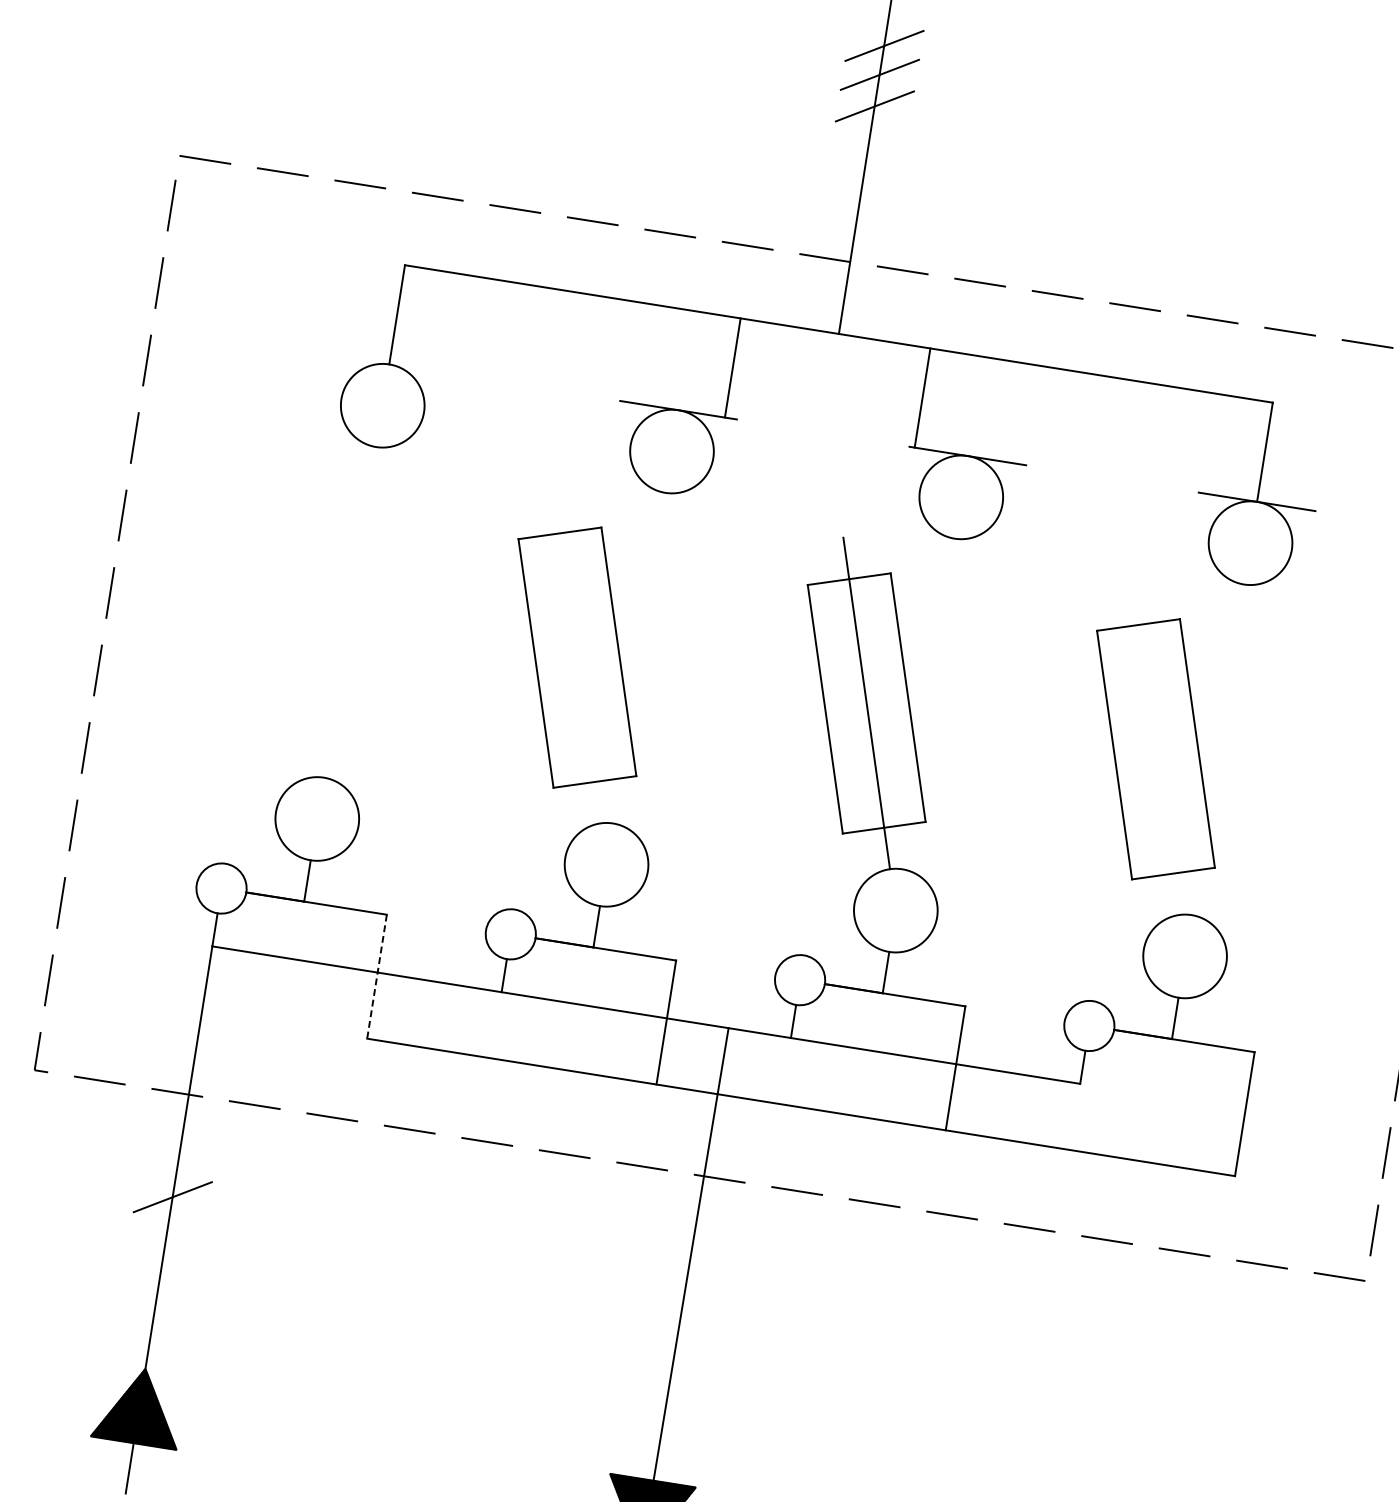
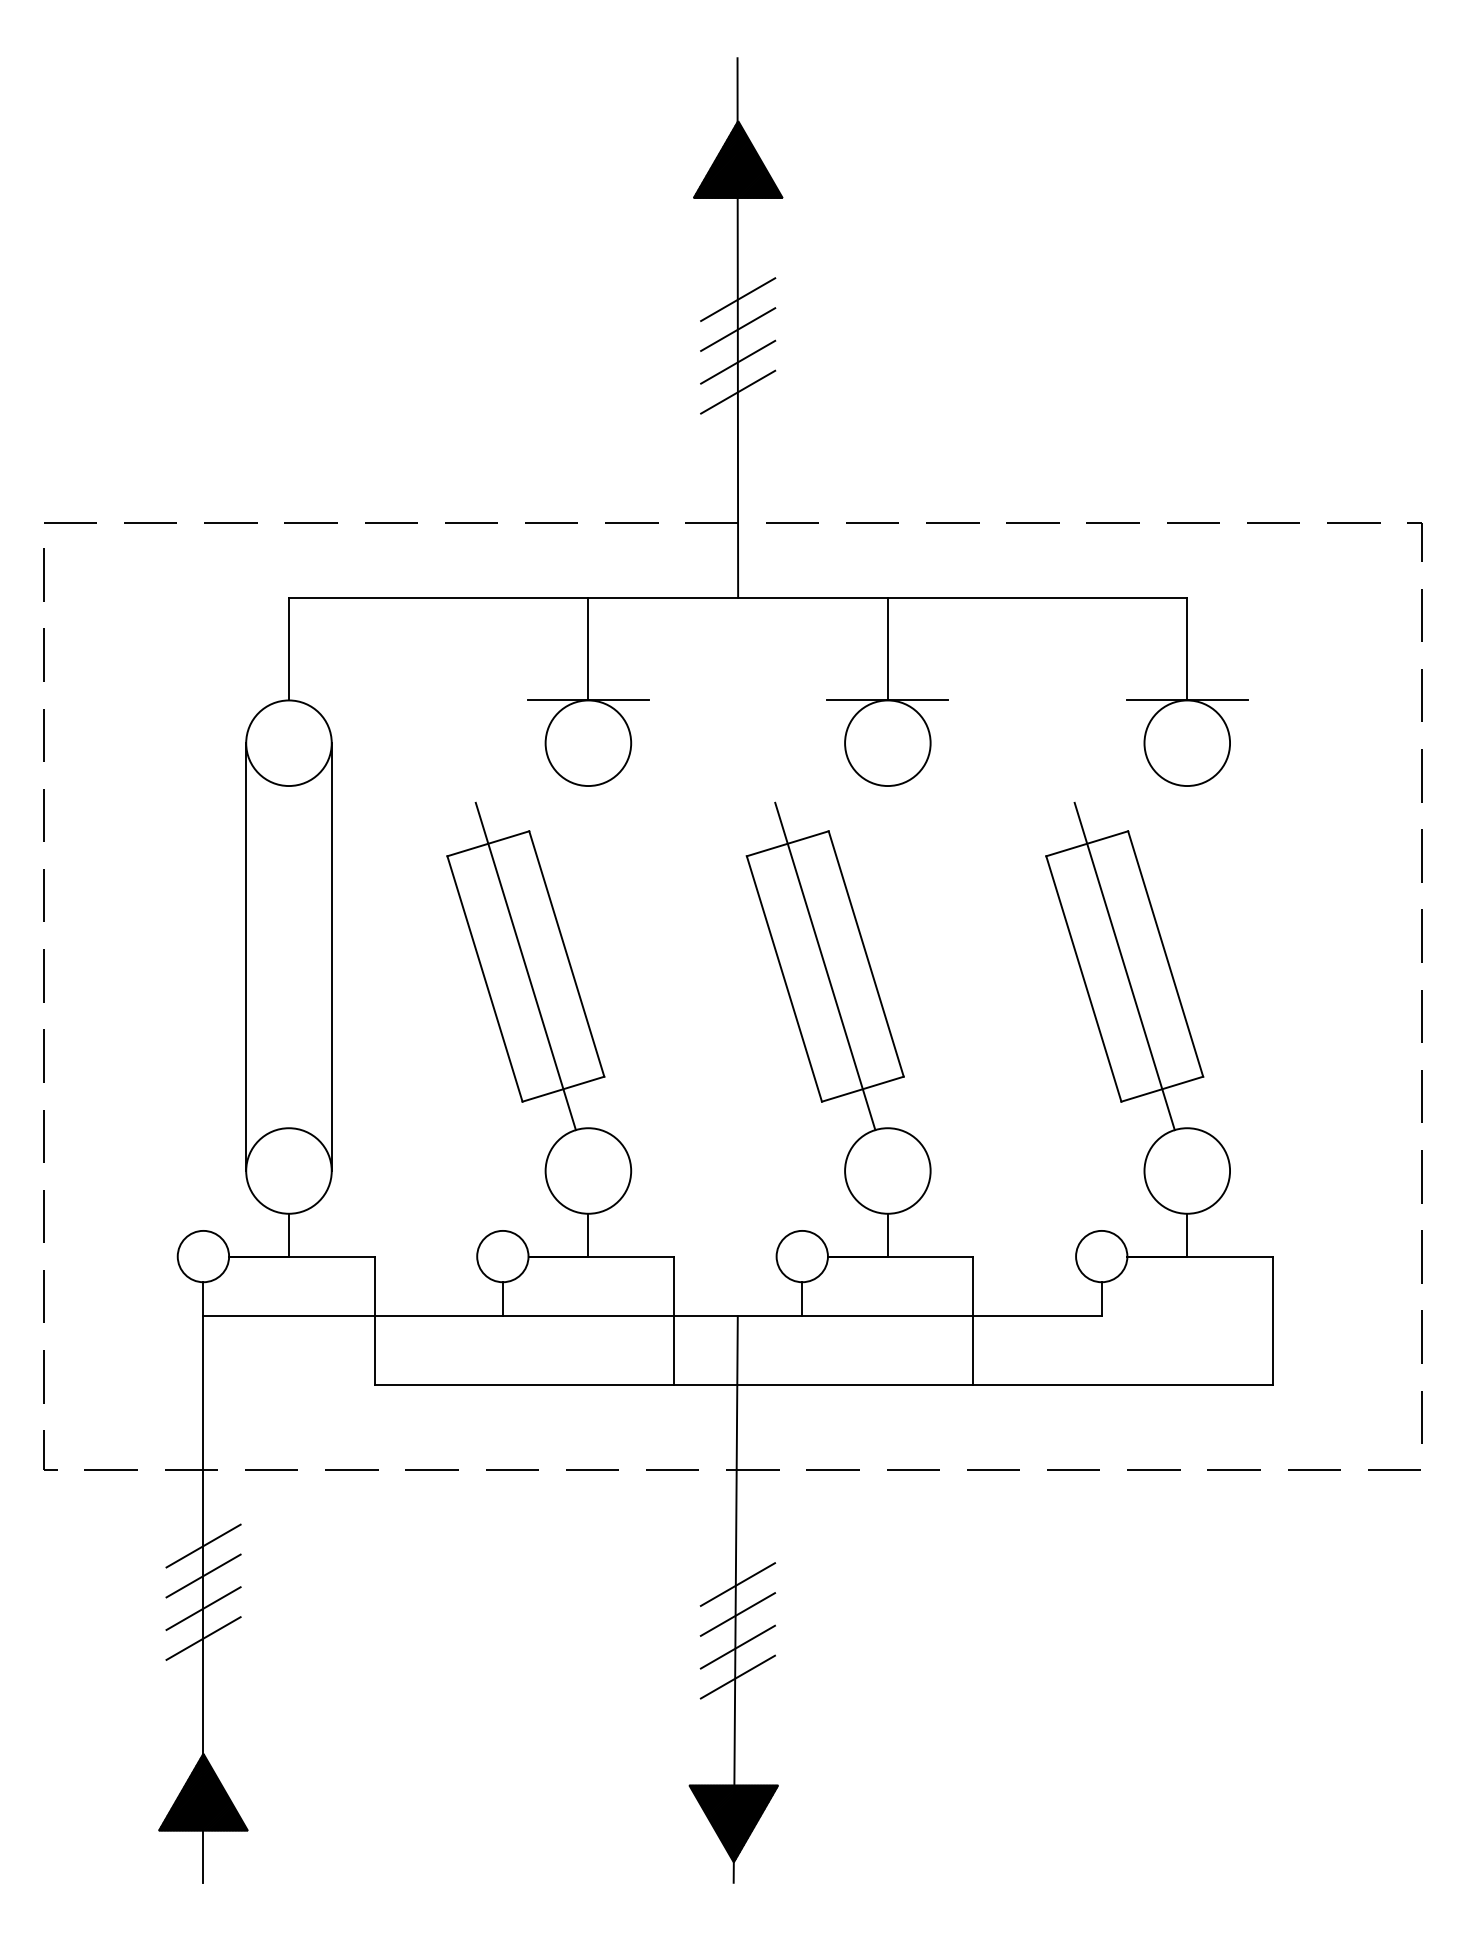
line: (870, 134) -> (738, 391), added
line: (732, 367) -> (588, 648), moved
line: (922, 397) -> (887, 648), moved
line: (308, 606) -> (246, 957), added
line: (391, 619) -> (331, 957), added
line: (577, 657) -> (525, 966), added
line: (1155, 749) -> (1124, 966), added
line: (376, 977) -> (374, 1321), dashed -> solid
line: (177, 1167) -> (203, 1545), added
line: (167, 1228) -> (203, 1608), added
line: (163, 1257) -> (203, 1638), added
line: (687, 1287) -> (737, 1584), added
line: (682, 1316) -> (737, 1614), added
line: (677, 1346) -> (737, 1646), added
line: (673, 1375) -> (737, 1676), added

